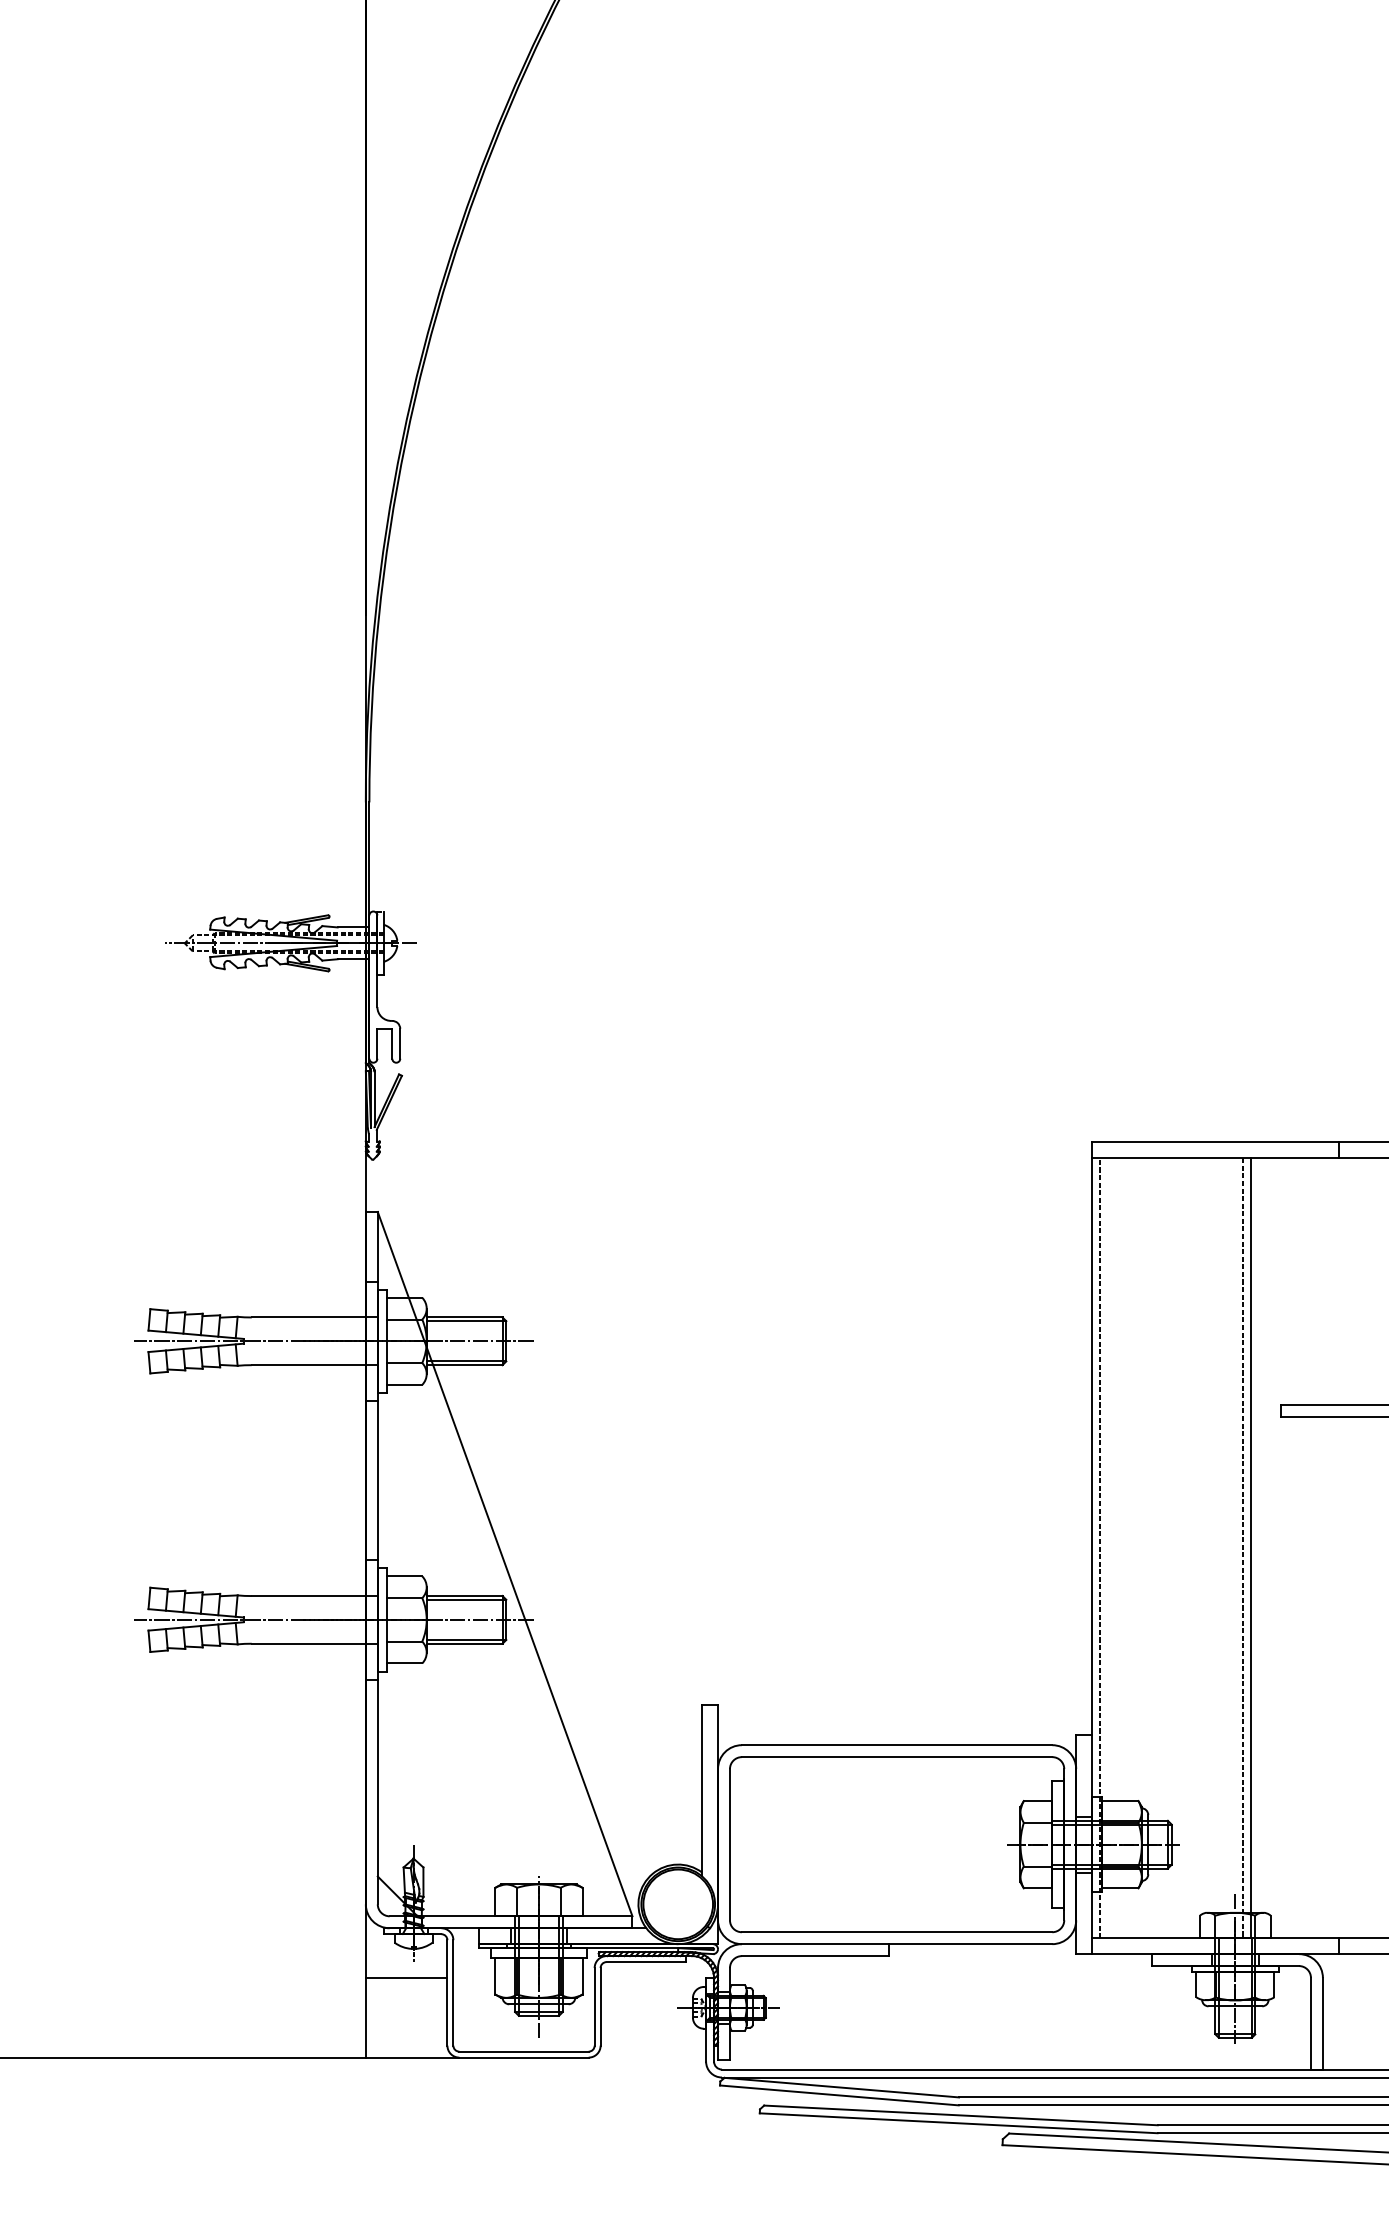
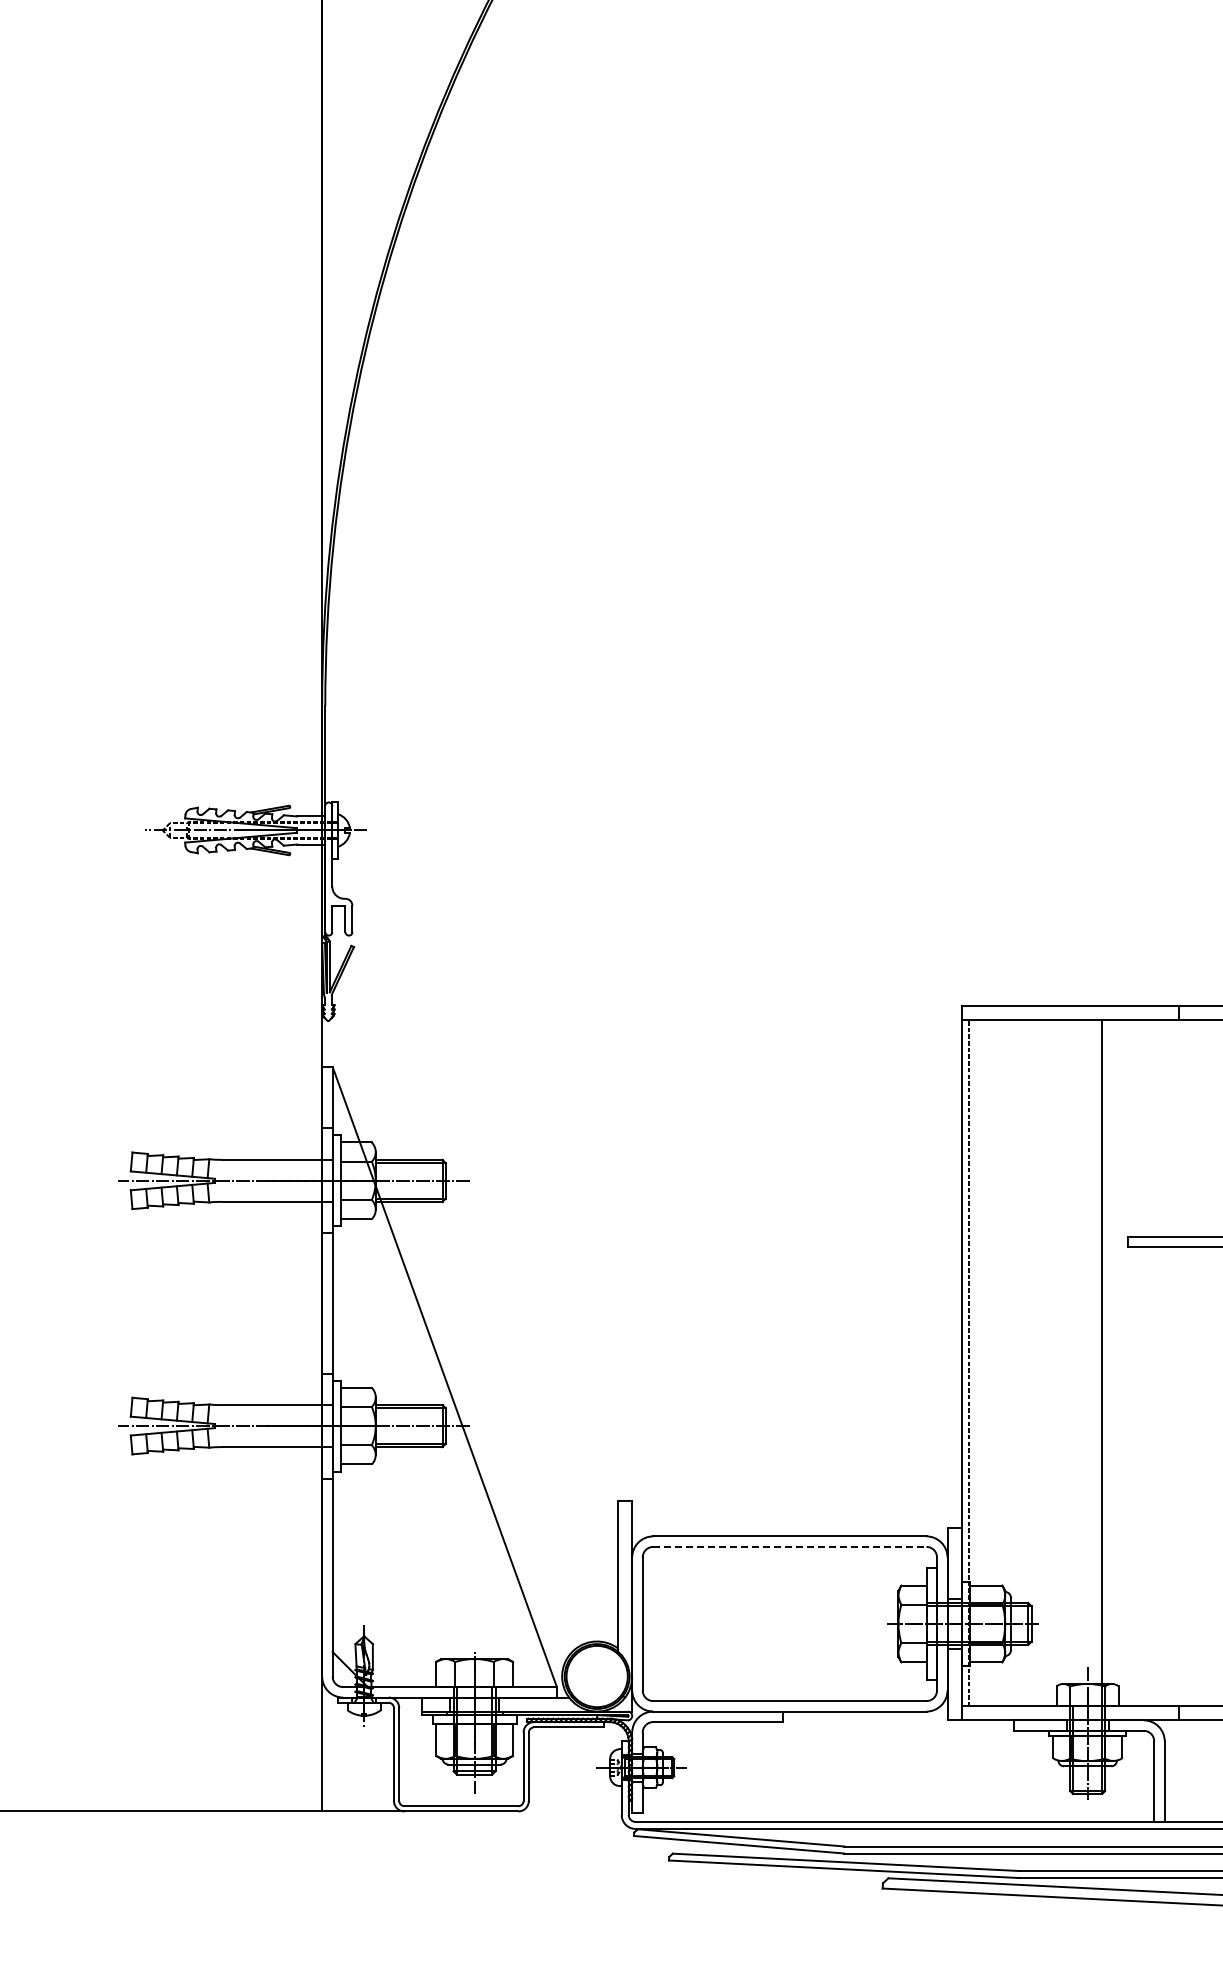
line: (1243, 1547) -> (1094, 1362), removed
line: (896, 1756) -> (789, 1546), solid -> dashed
line: (405, 1978) -> (357, 1741), removed

